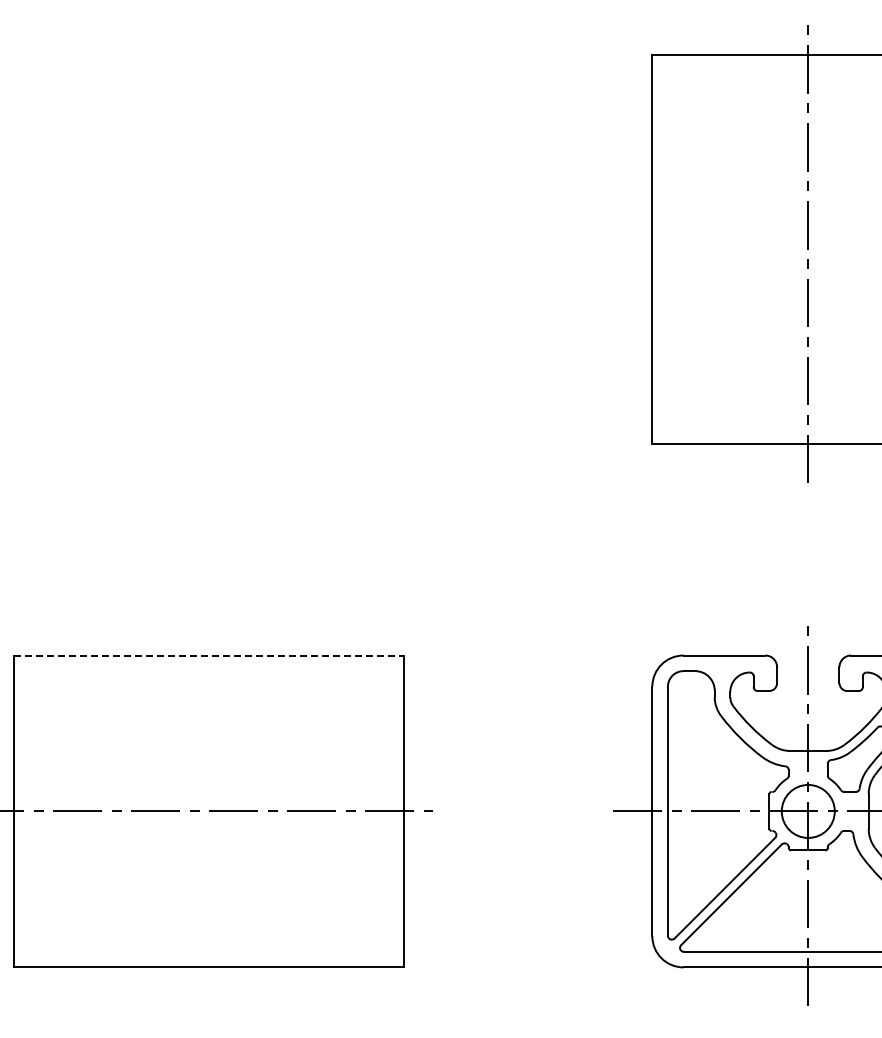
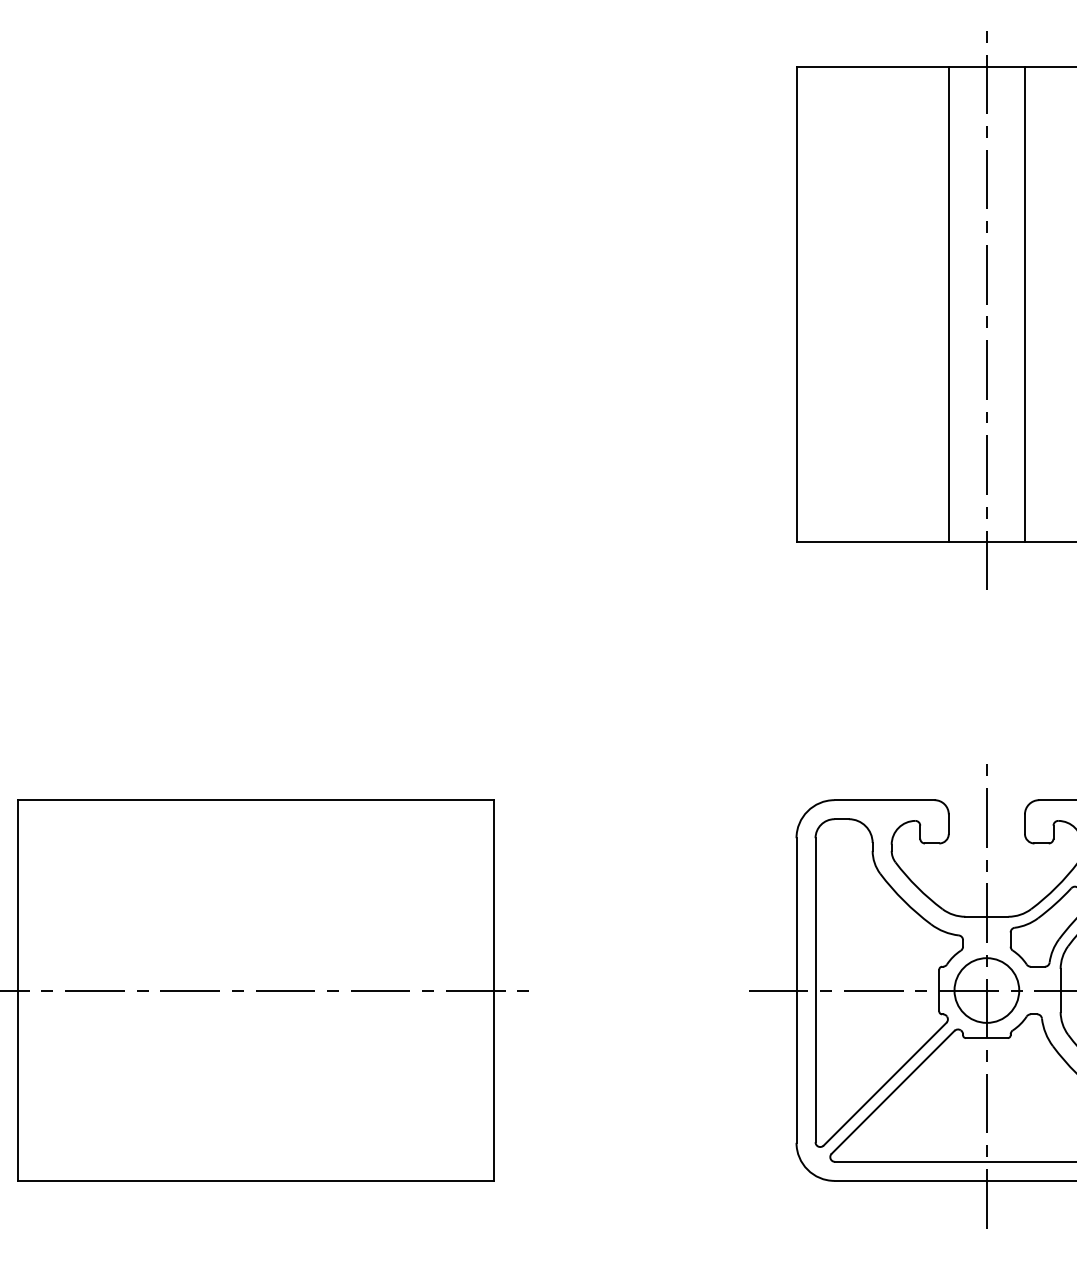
line: (777, 249) -> (949, 304), added
line: (839, 249) -> (1024, 304), added
line: (209, 655) -> (255, 800), dashed -> solid

